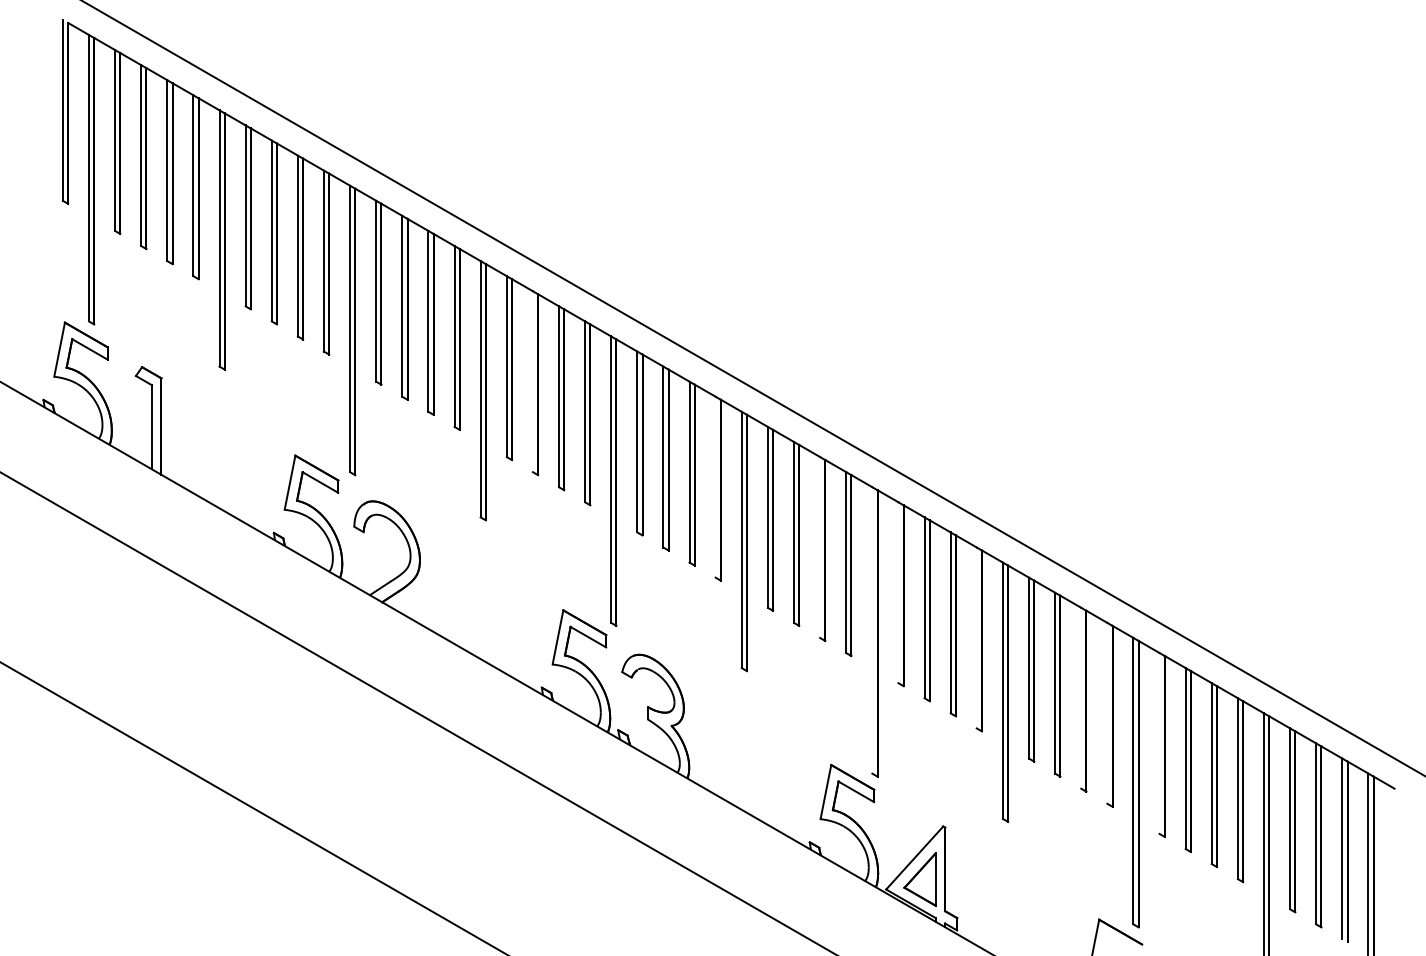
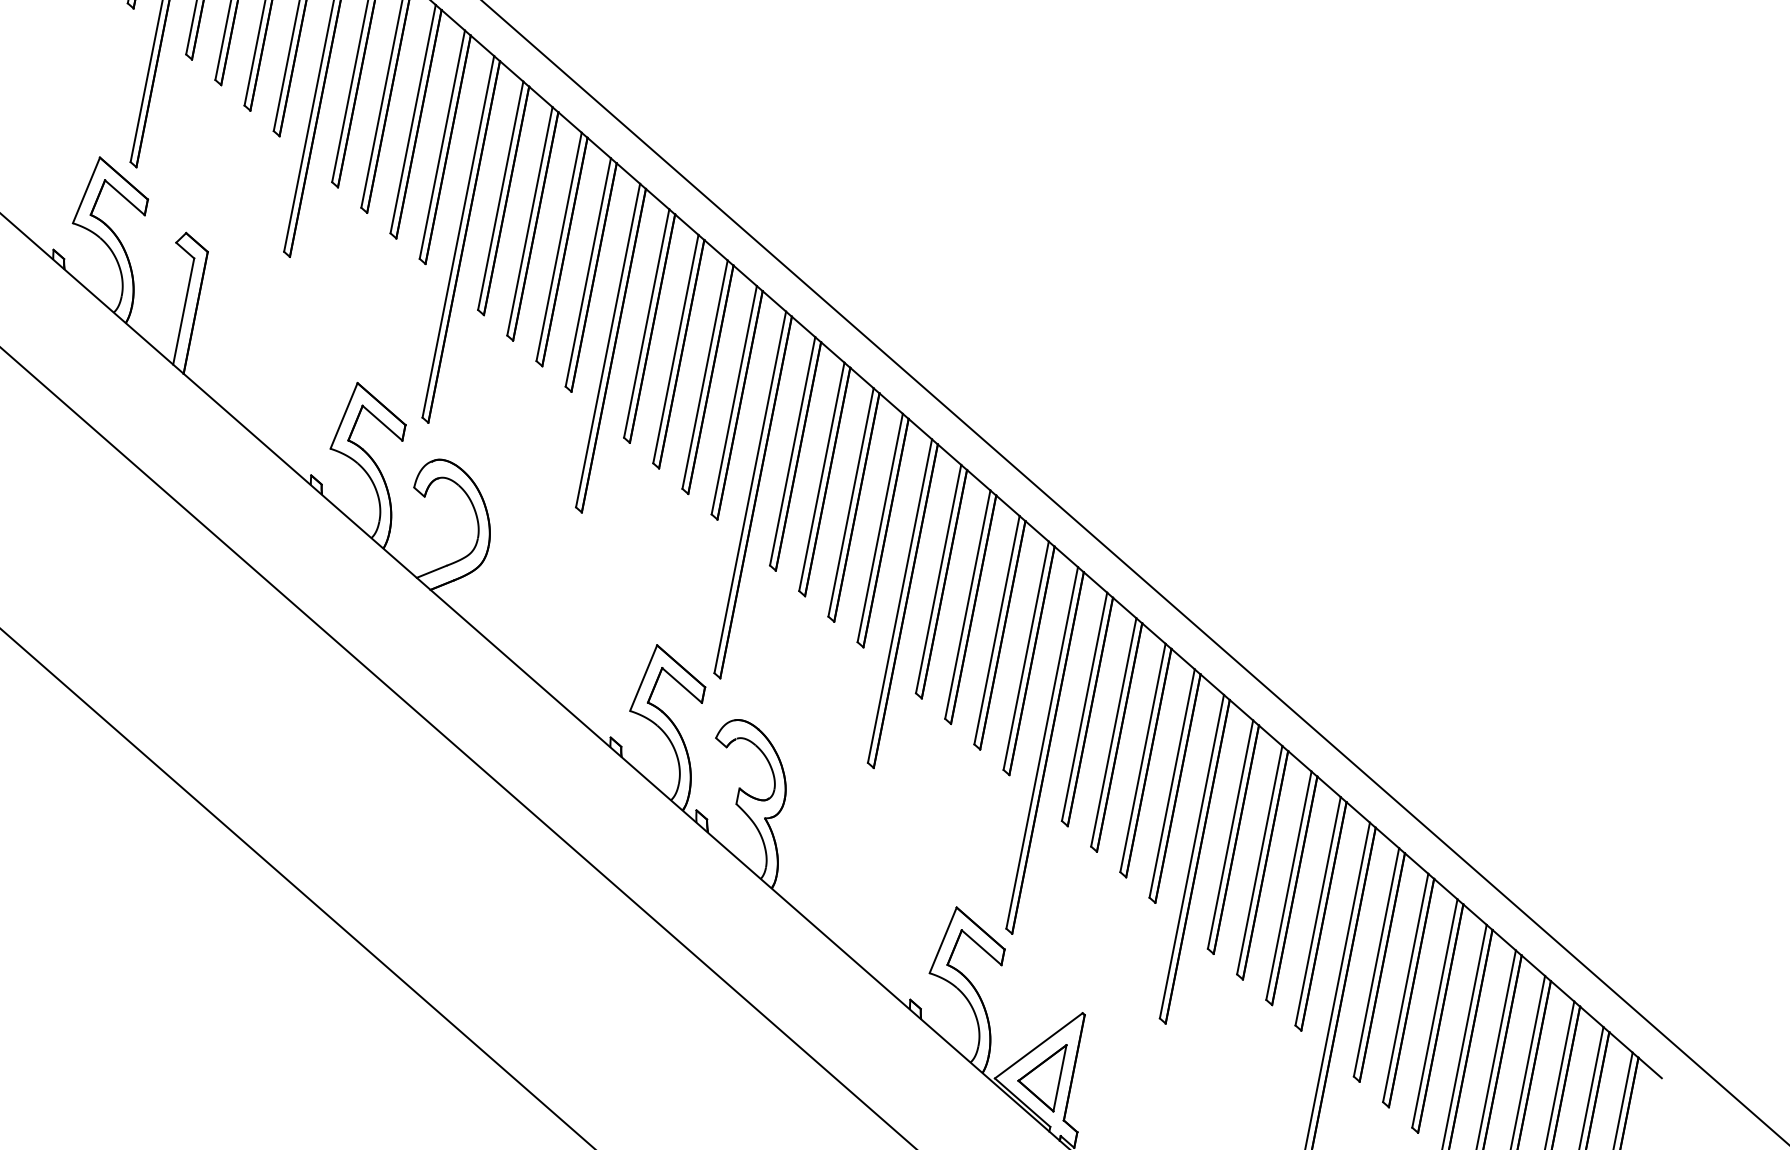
line: (532, 381) -> (675, 348), added
line: (715, 486) -> (880, 527), added
line: (820, 547) -> (997, 630), added
line: (898, 592) -> (1084, 706), added
line: (872, 630) -> (1042, 748), added
line: (976, 637) -> (1171, 782), added
line: (1081, 697) -> (1289, 884), added
line: (1107, 712) -> (1318, 910), added
line: (1159, 743) -> (1376, 962), added

